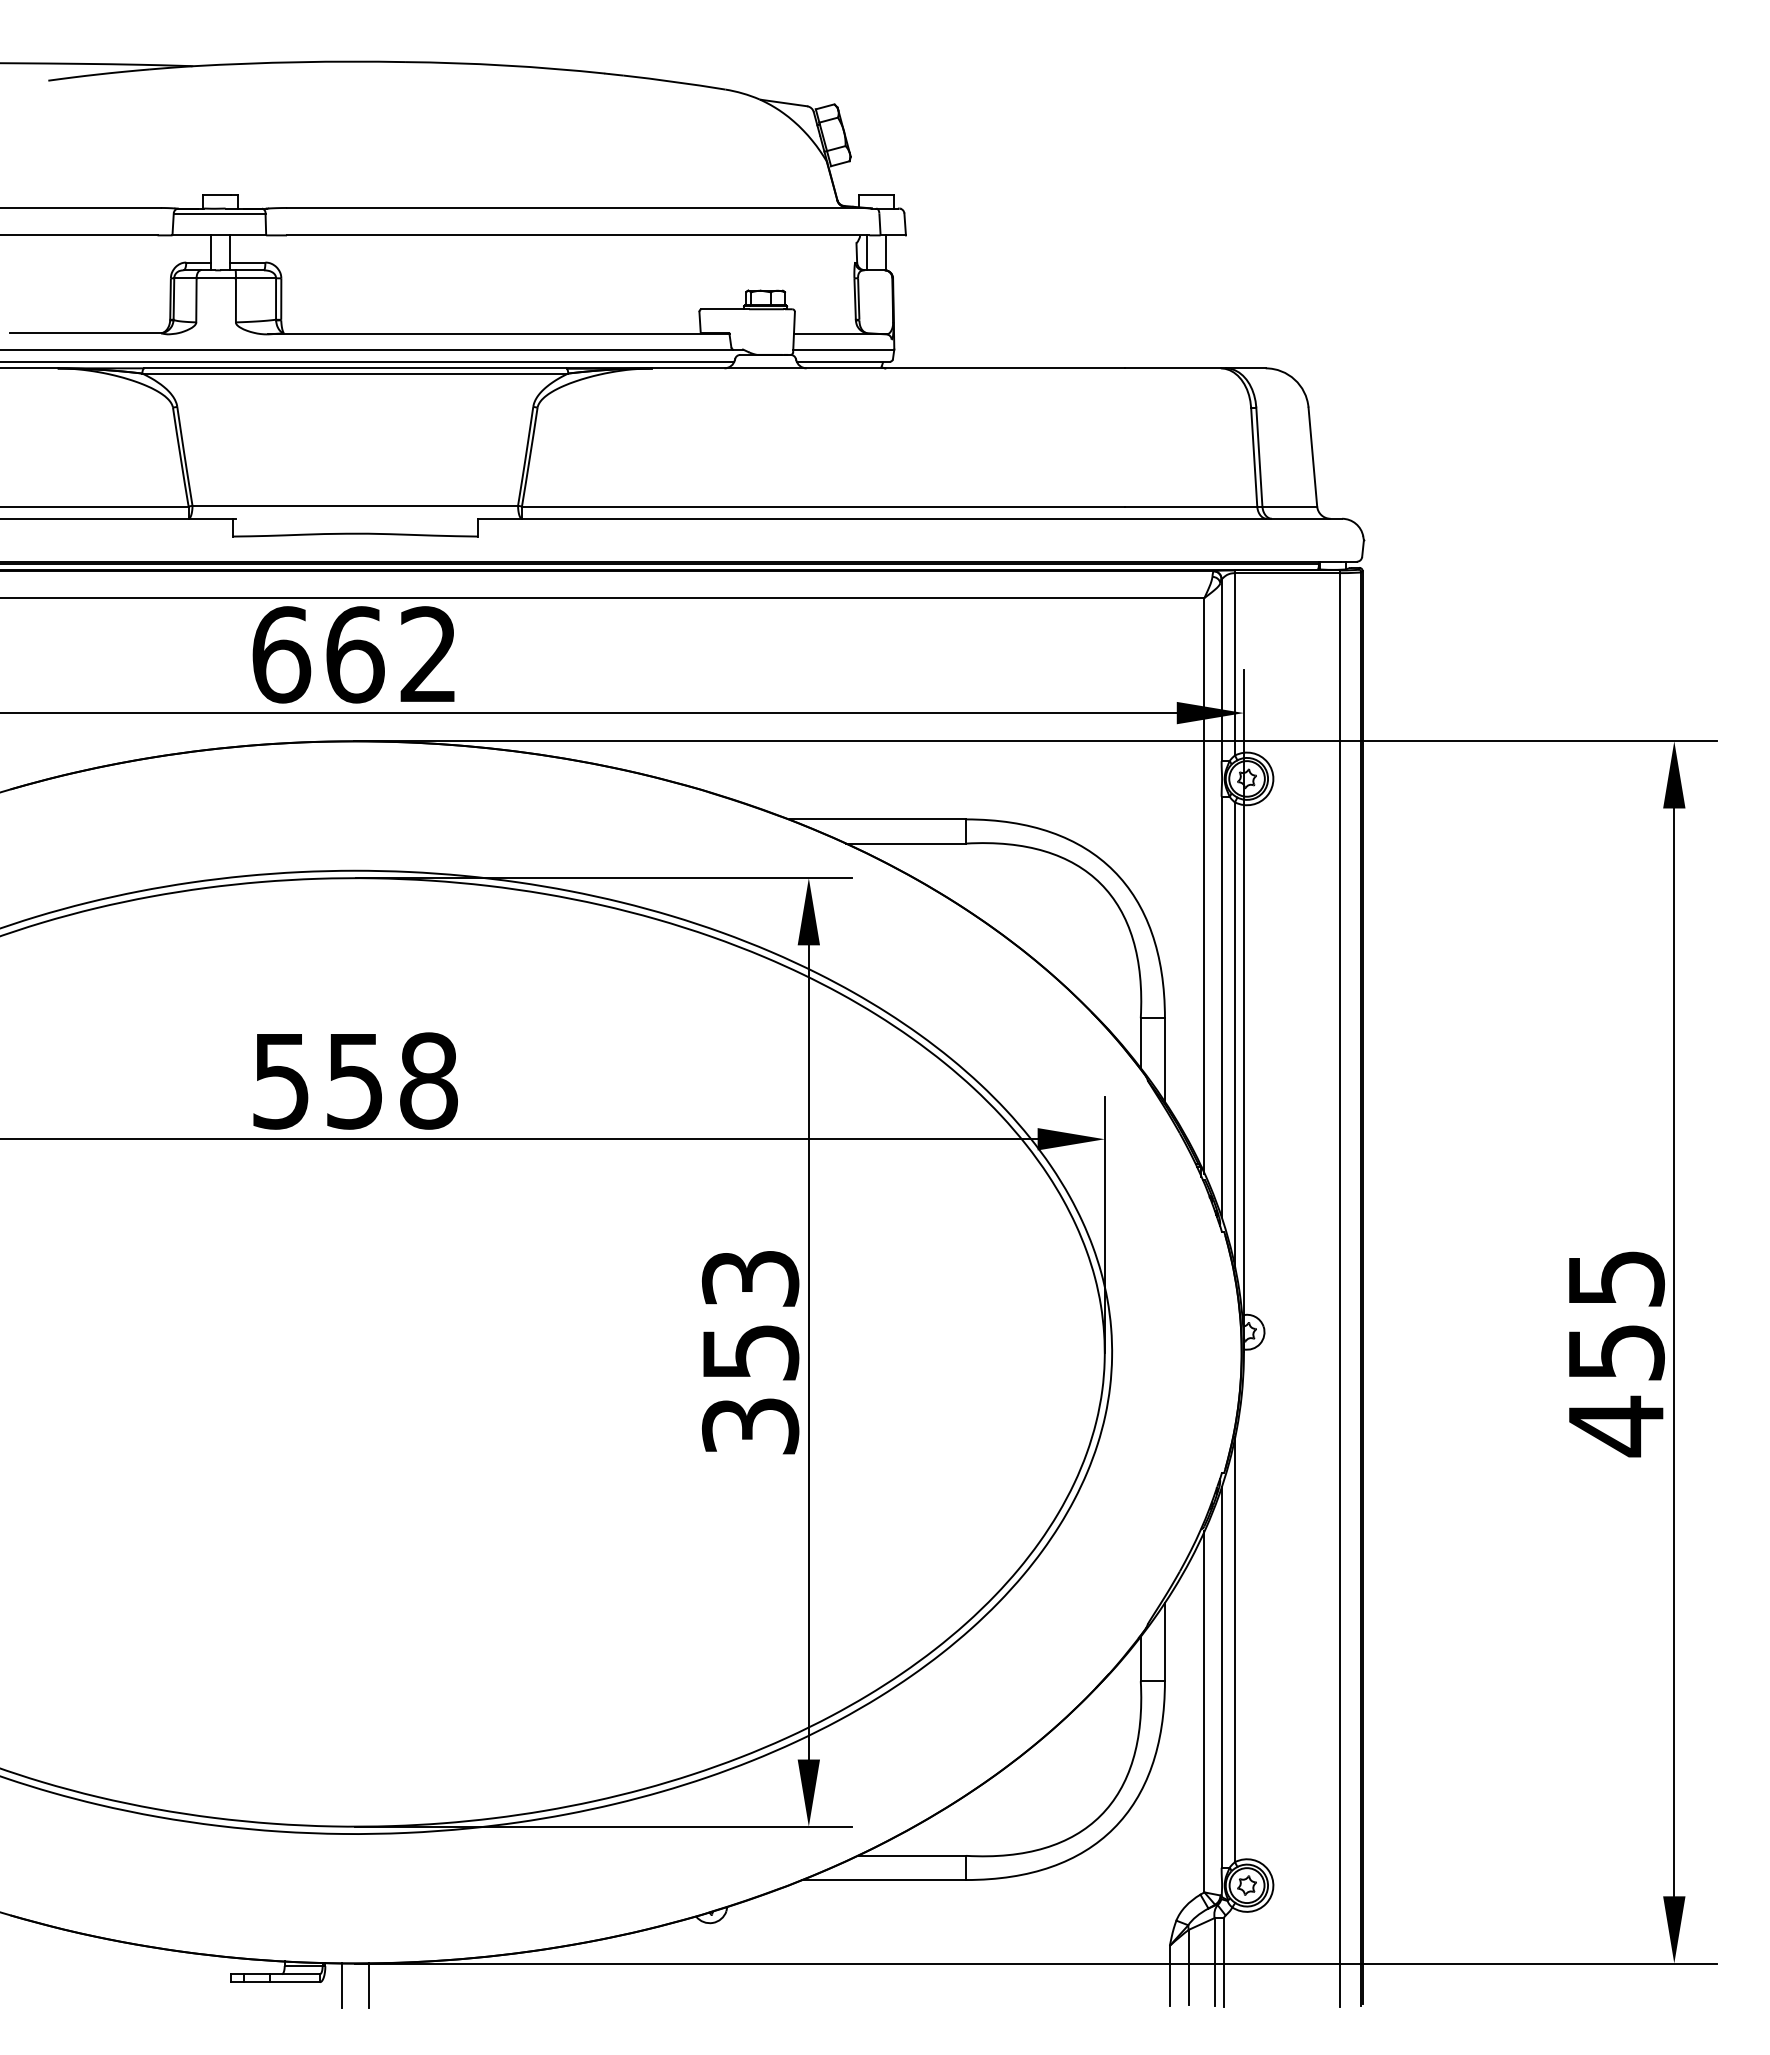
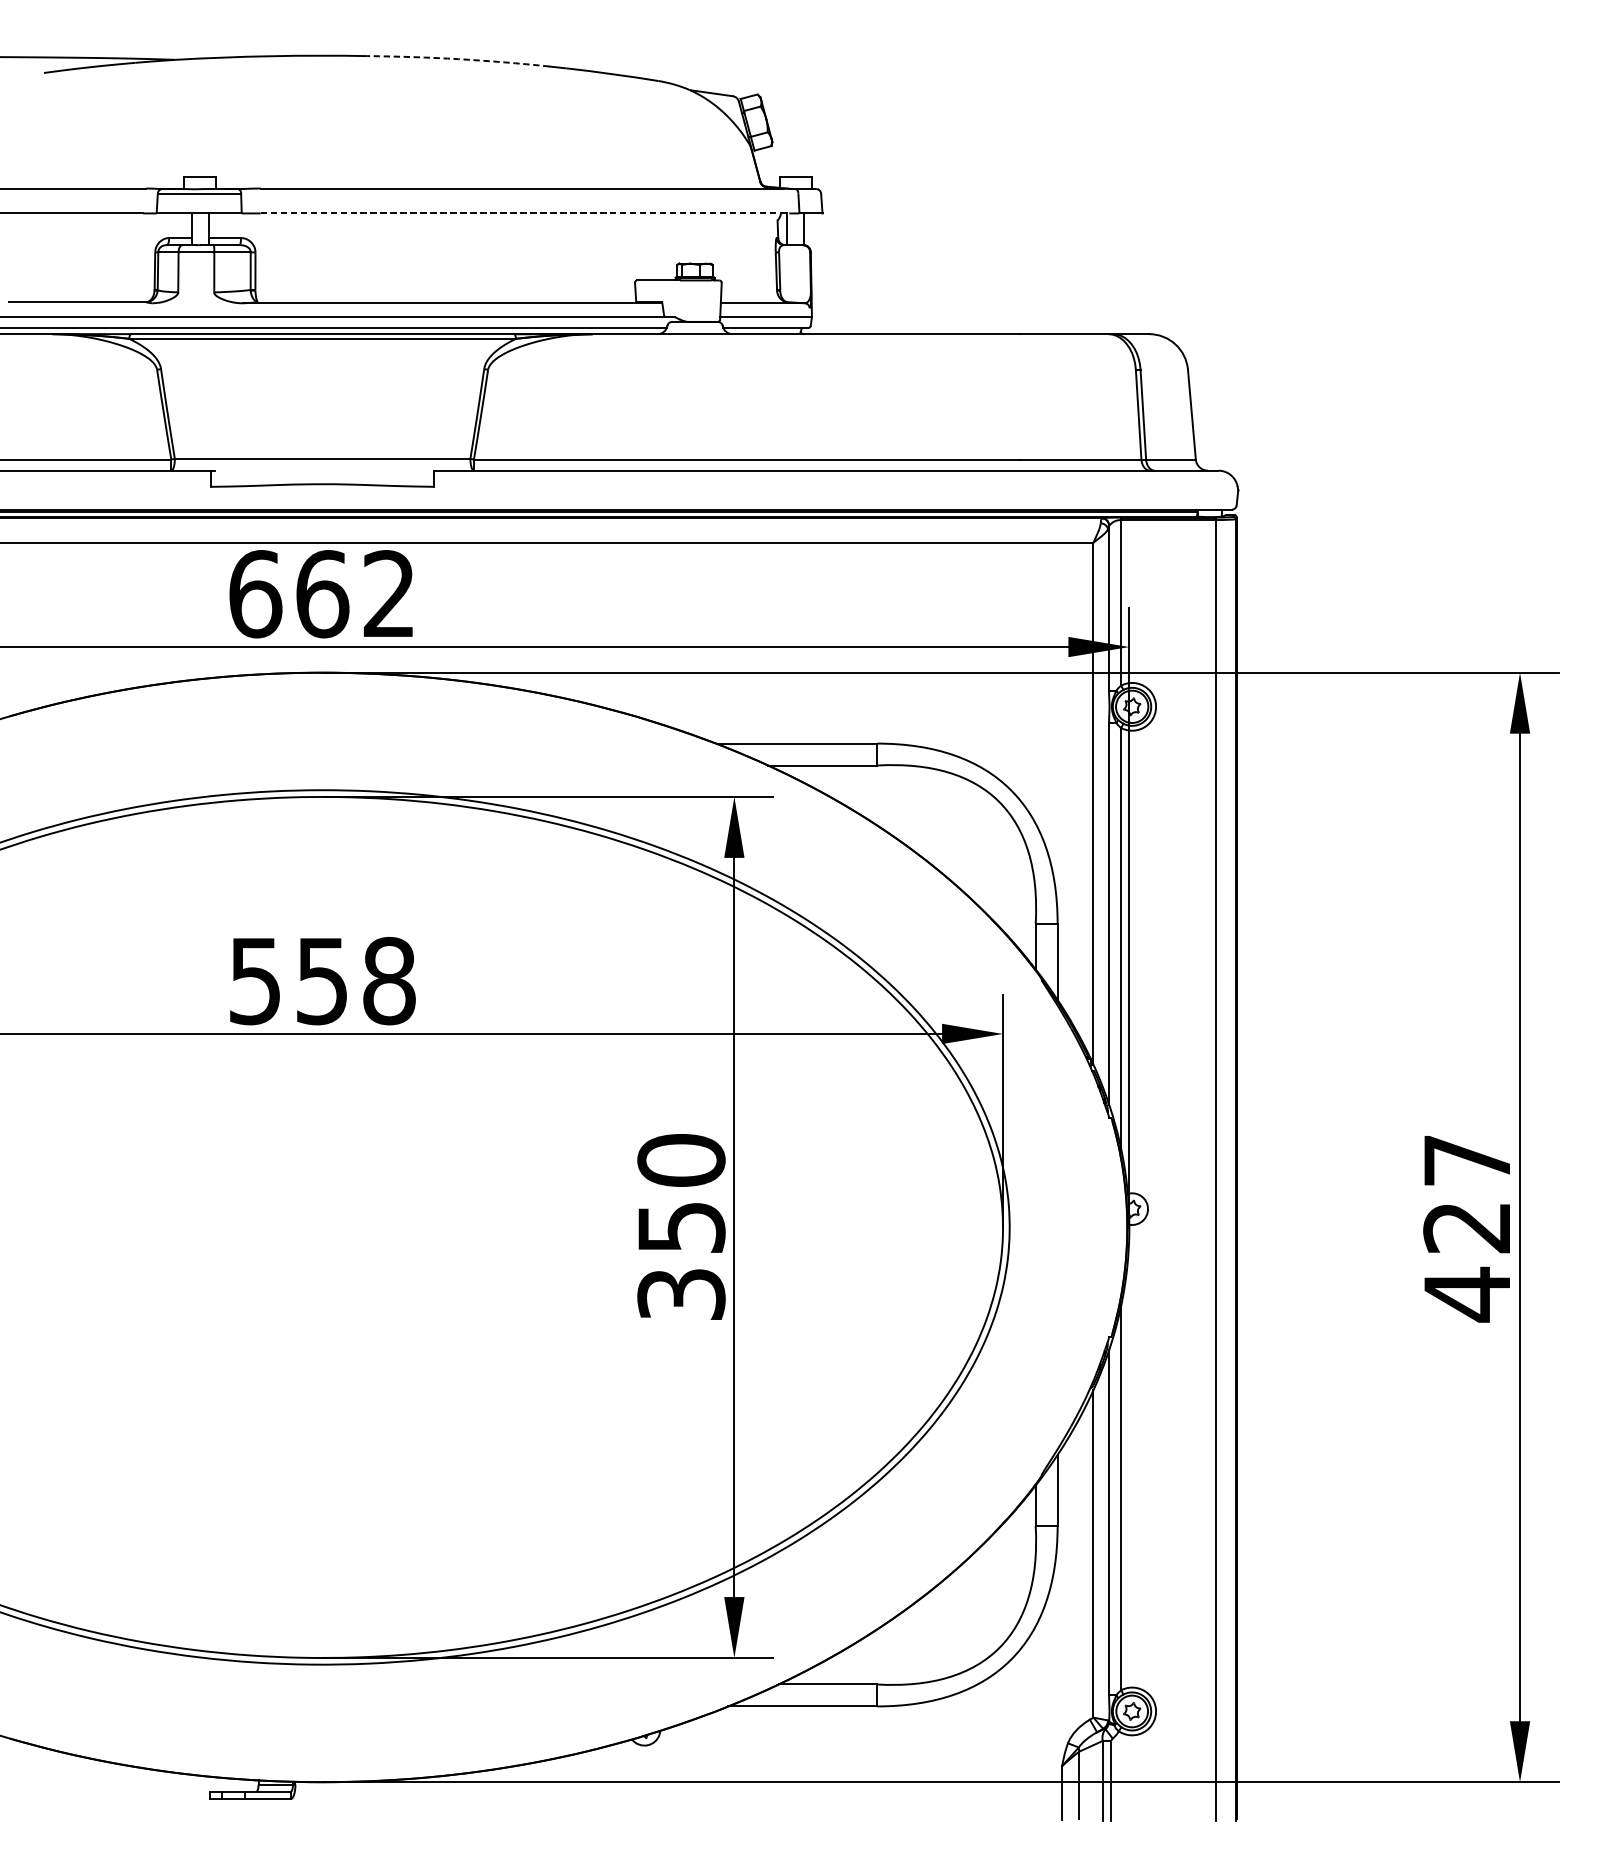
arc: (505, 65) -> (458, 59), solid -> dashed
line: (578, 235) -> (525, 213), solid -> dashed
text: (750, 1278) -> (681, 1160), 353 -> 350
text: (1615, 1315) -> (1466, 1193), 455 -> 427
line: (341, 1985) -> (310, 1802), removed
line: (368, 1985) -> (334, 1802), removed

